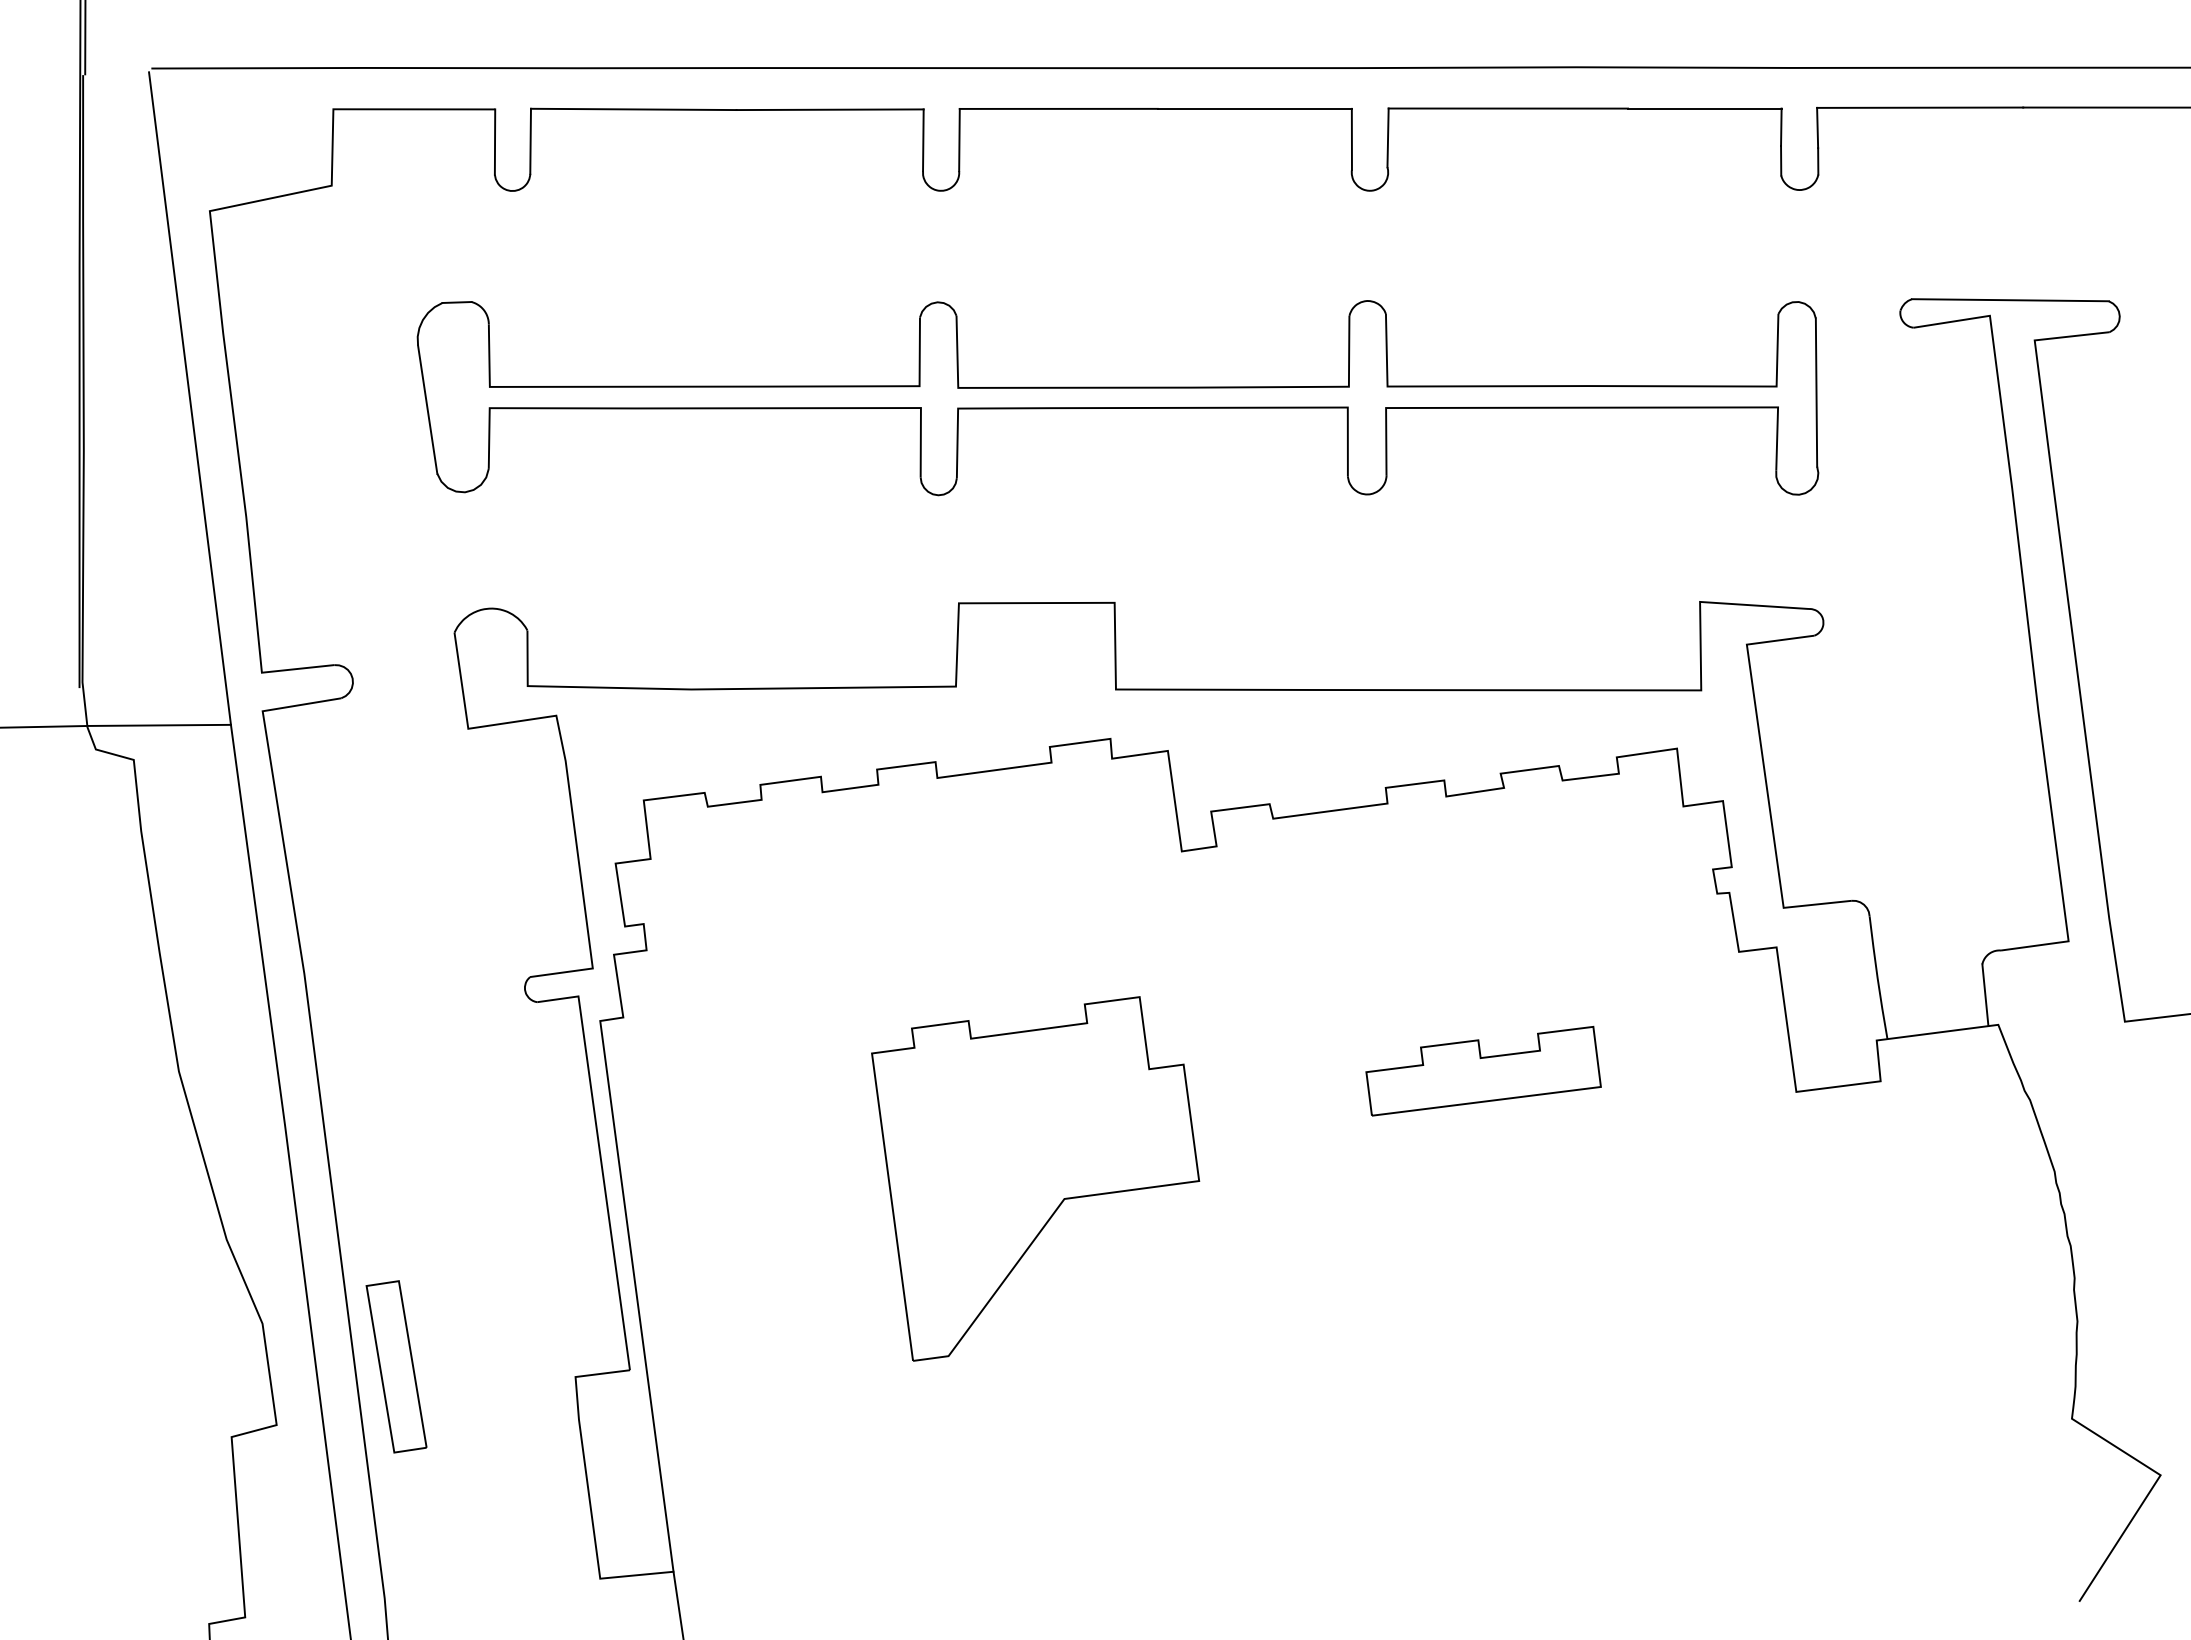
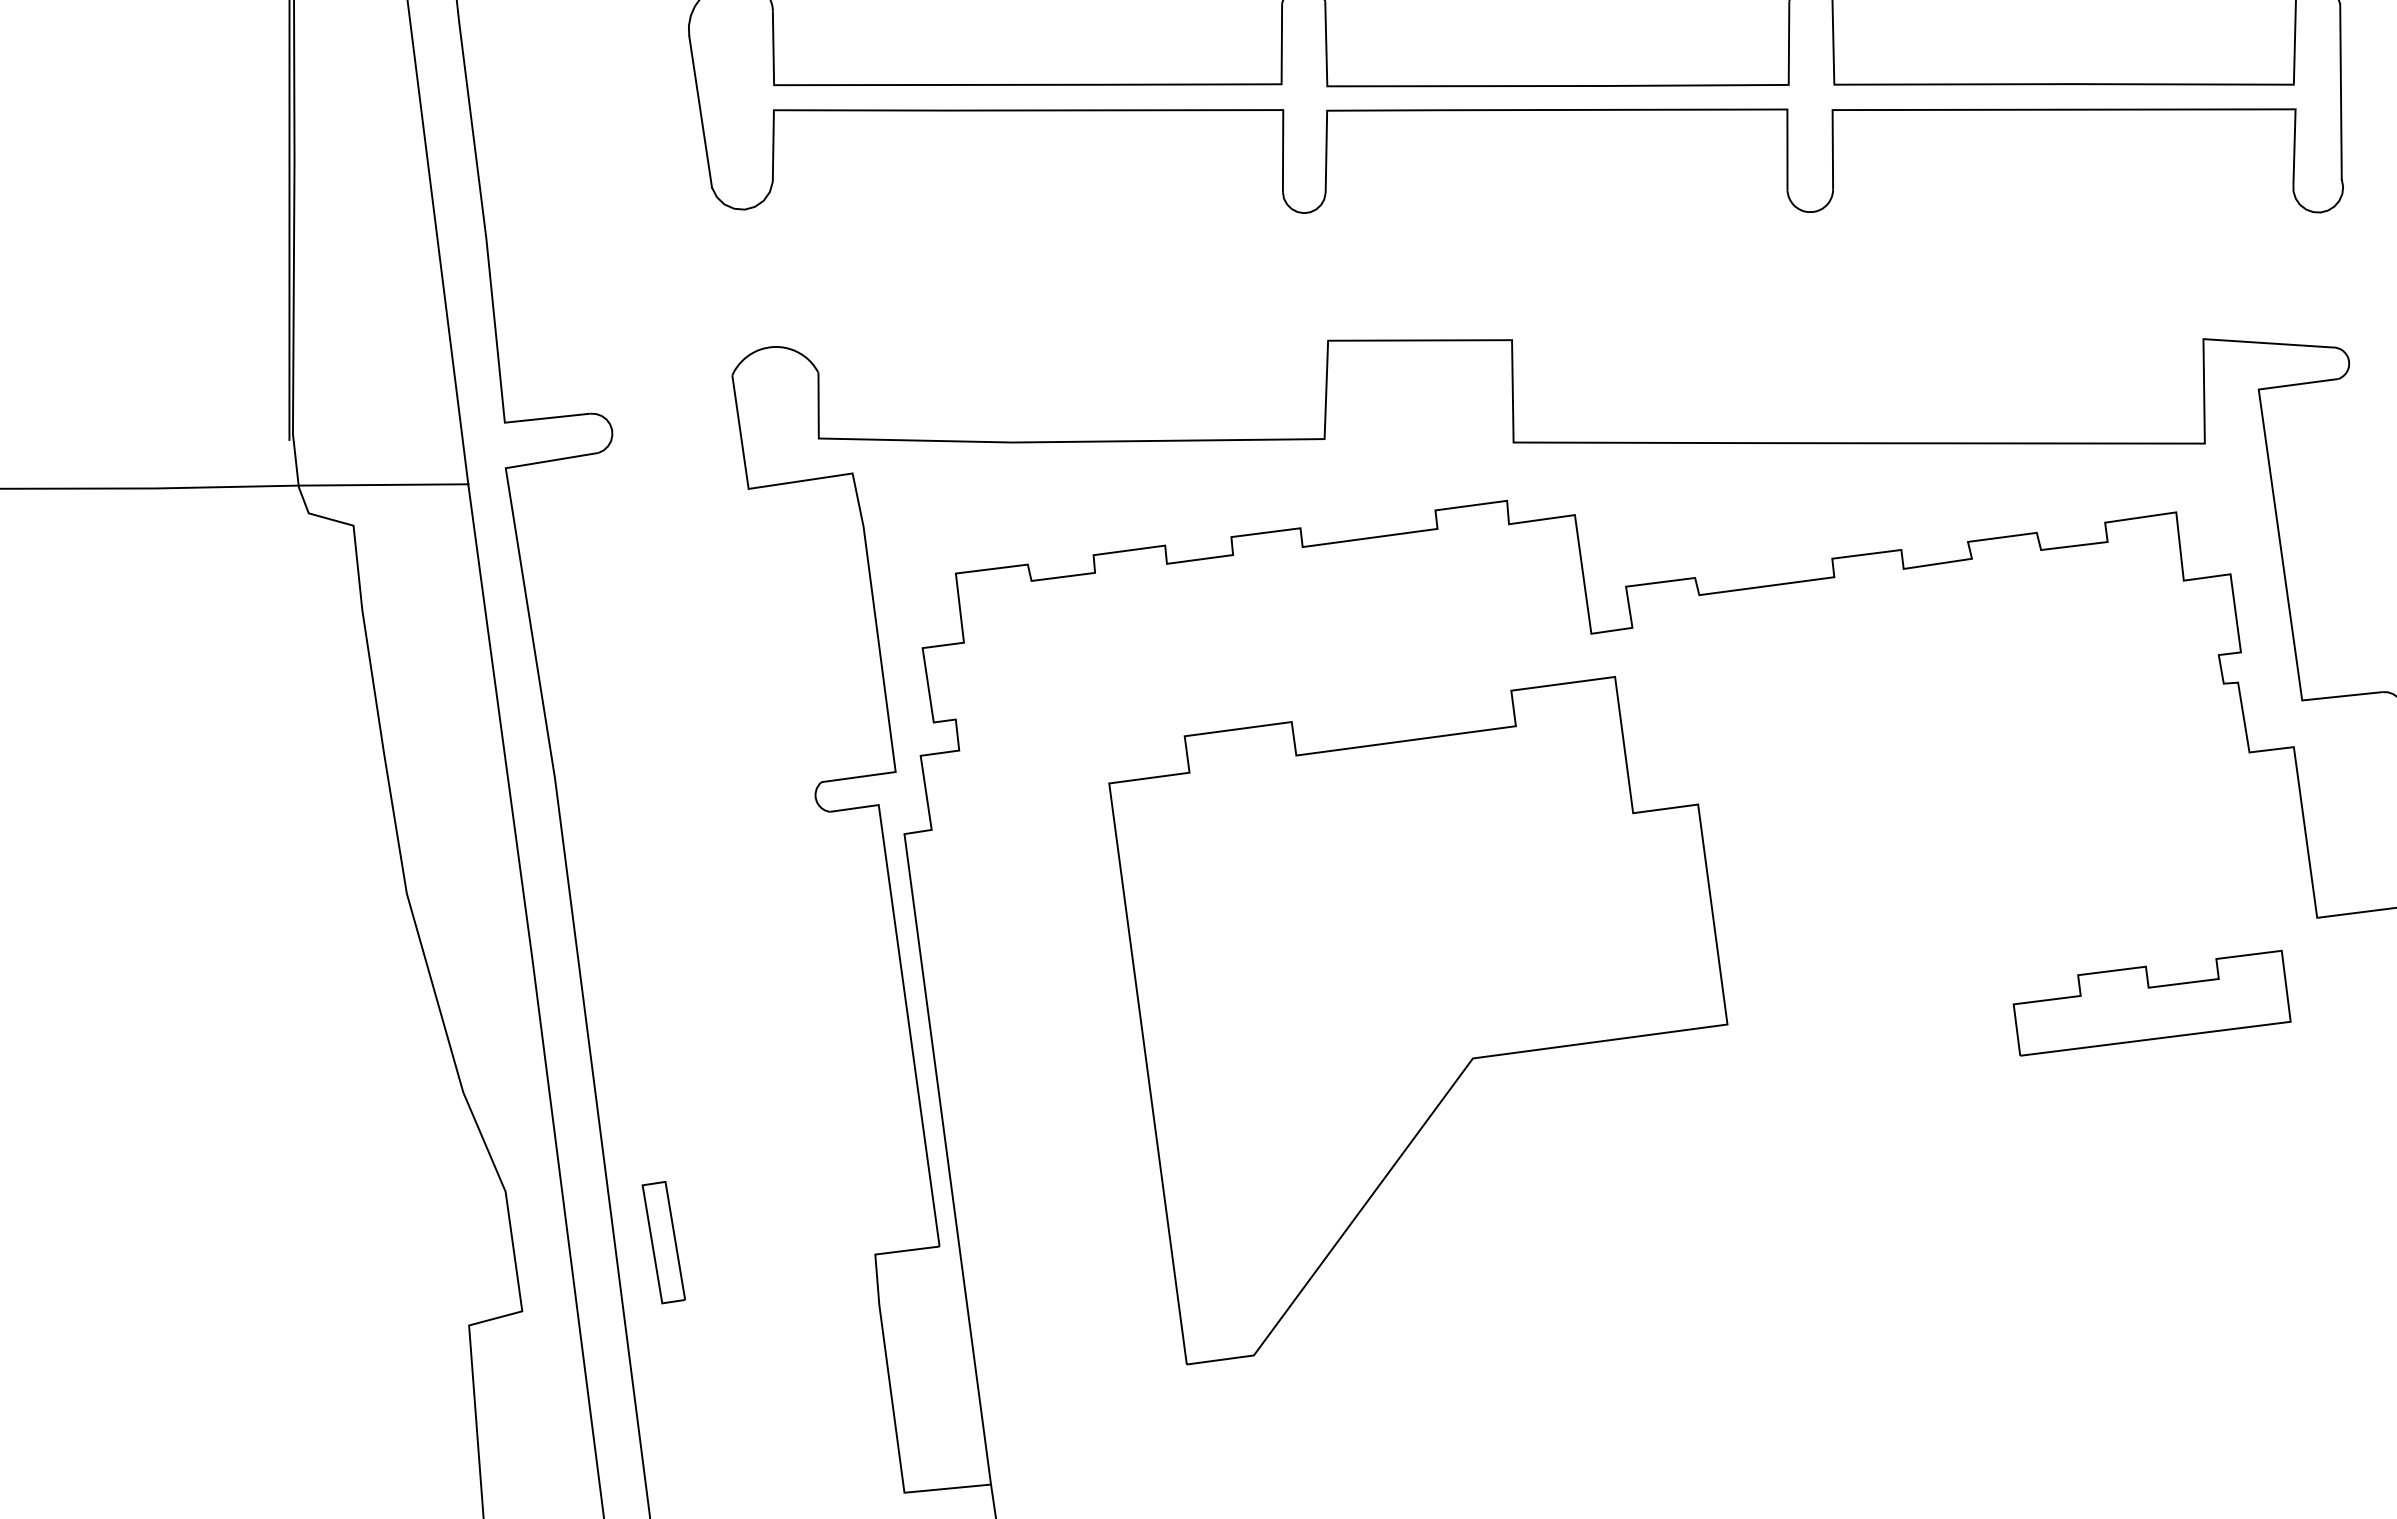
part: (1483, 1070) -> (2152, 1002), moved
part: (1035, 1178) -> (1418, 1020), size x1.6
part: (396, 1366) -> (663, 1242), size x0.6

